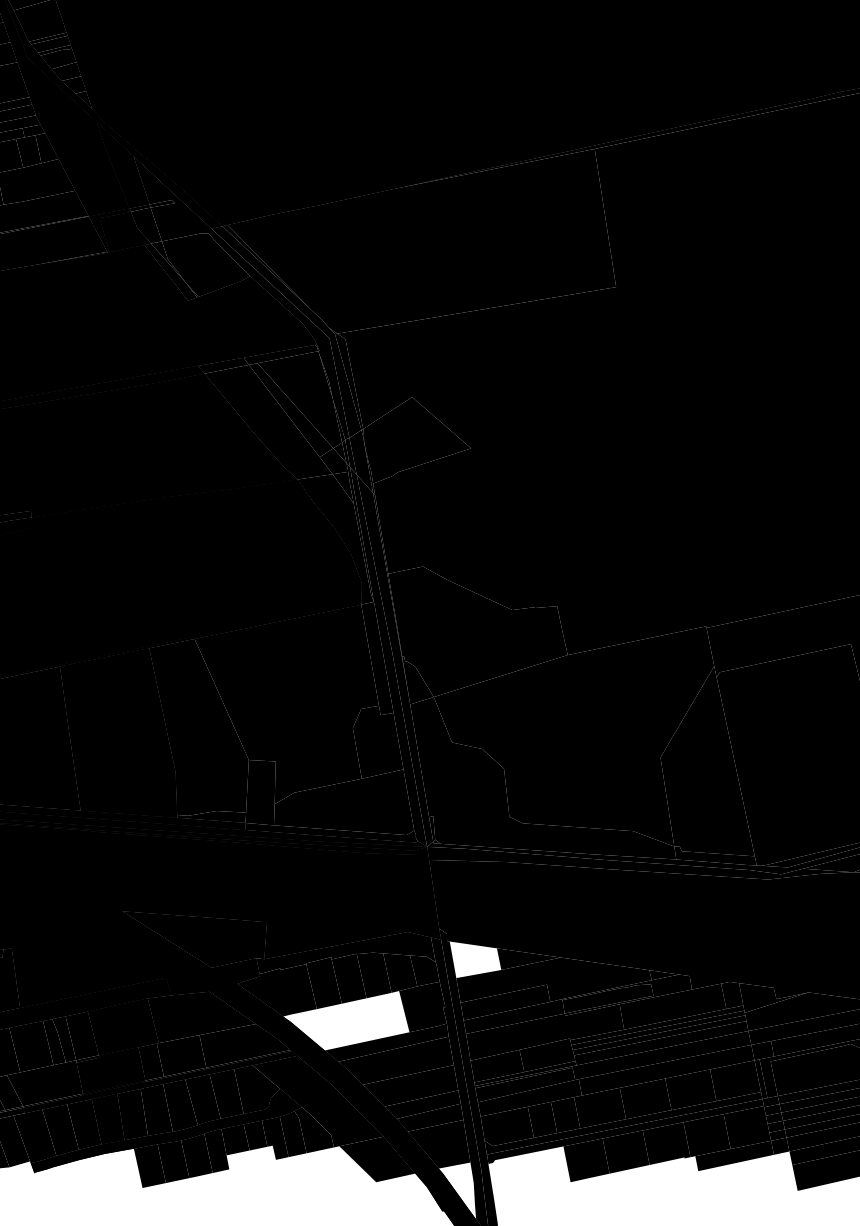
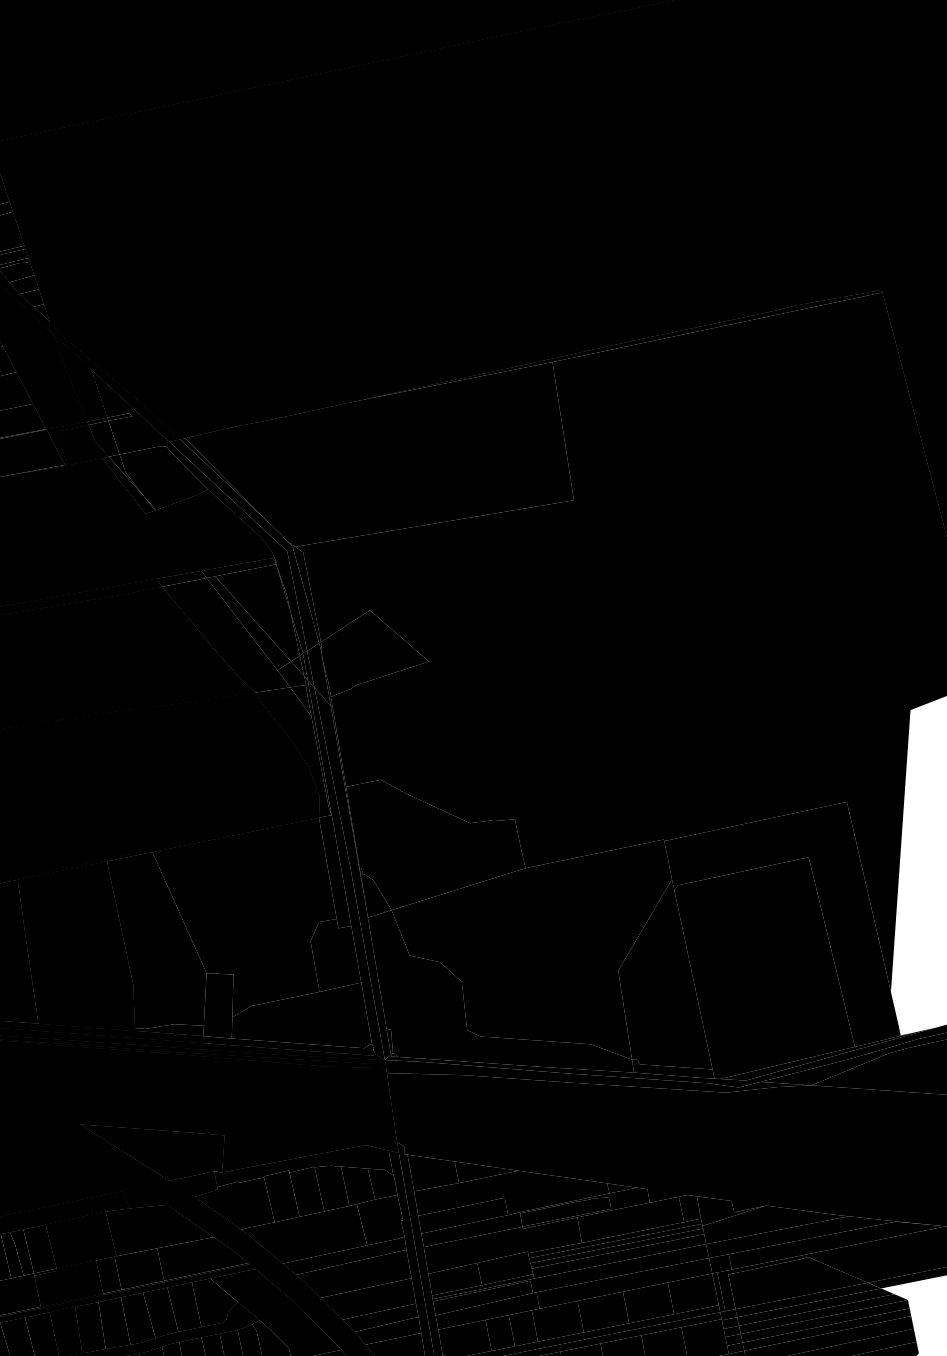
fill: (475, 959) -> (433, 1172), added
fill: (346, 1020) -> (304, 1233), added

